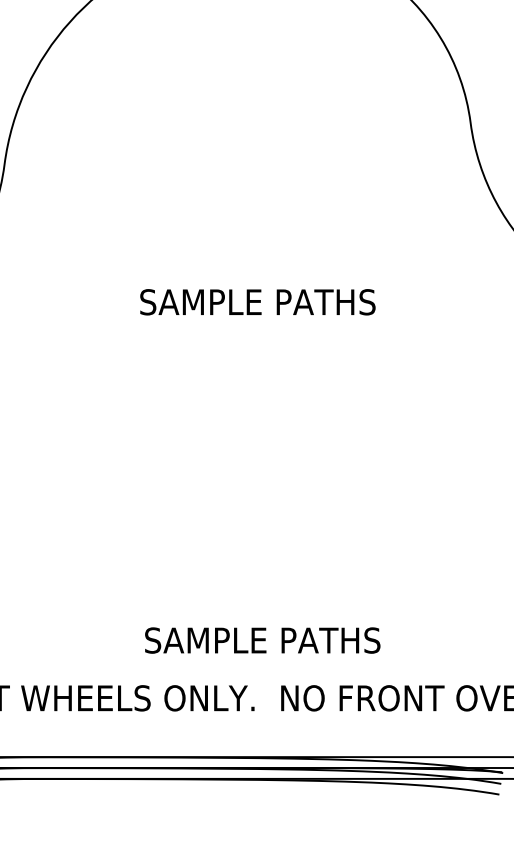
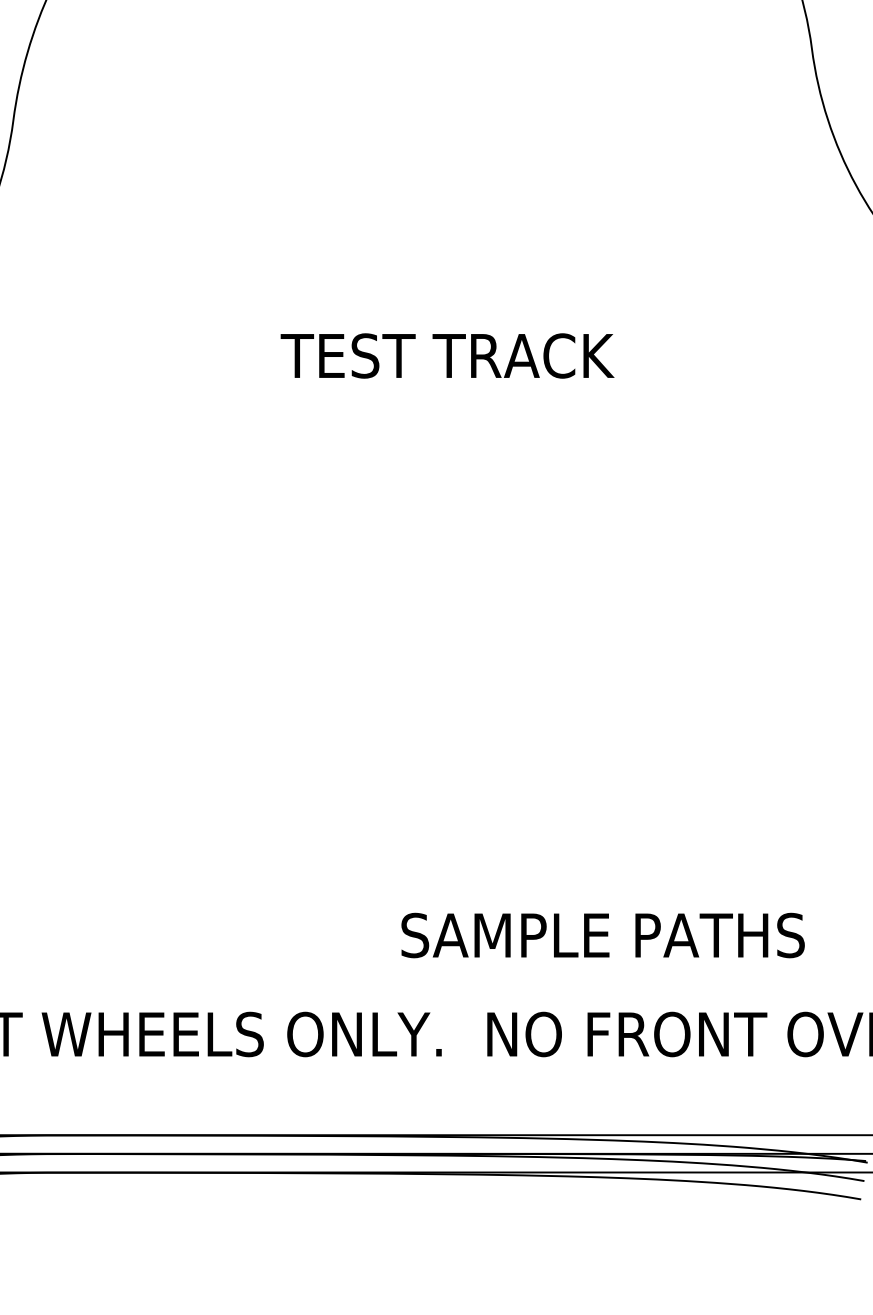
text: (257, 302) -> (446, 356), SAMPLE PATHS -> TEST TRACK
text: (262, 640) -> (602, 935), moved

